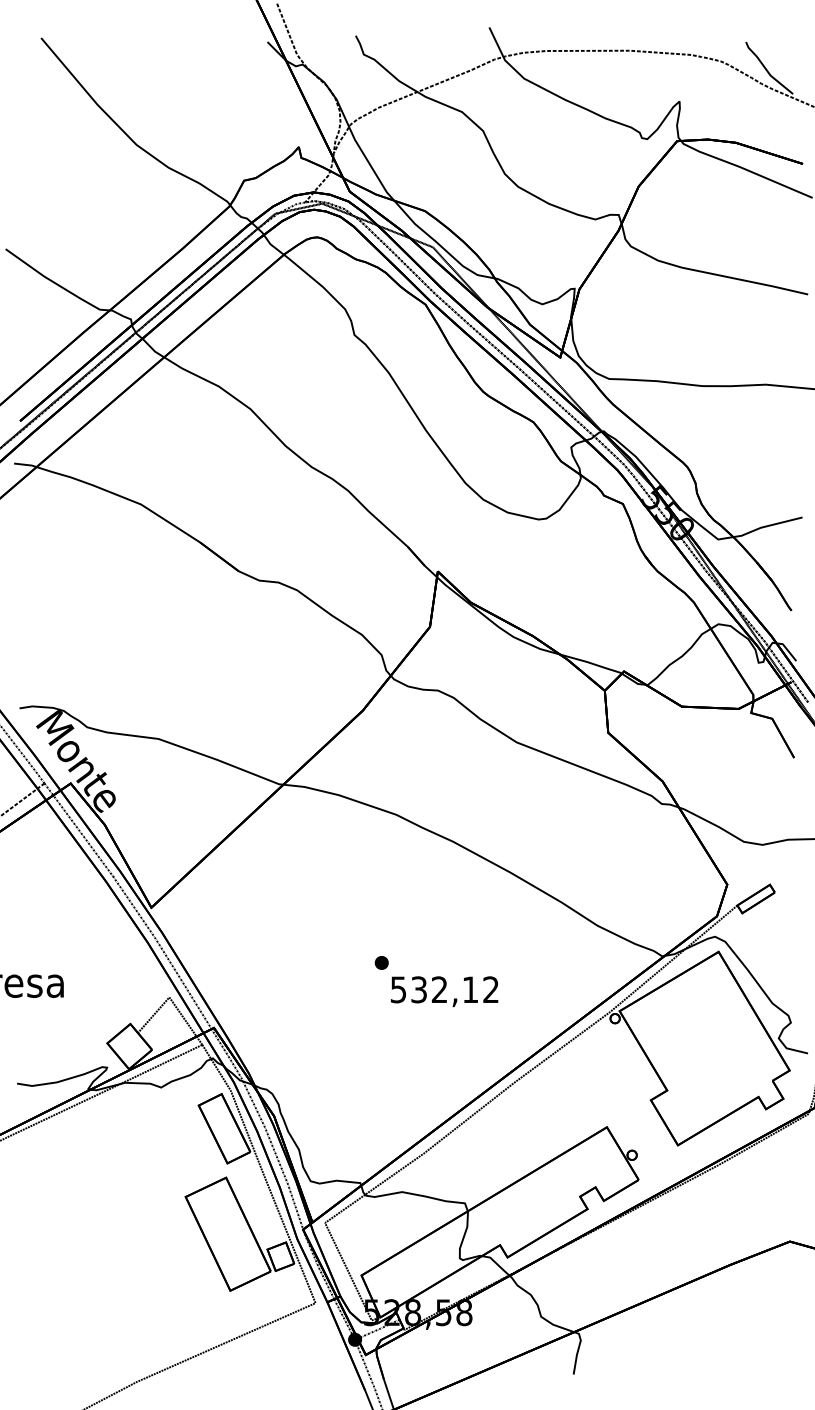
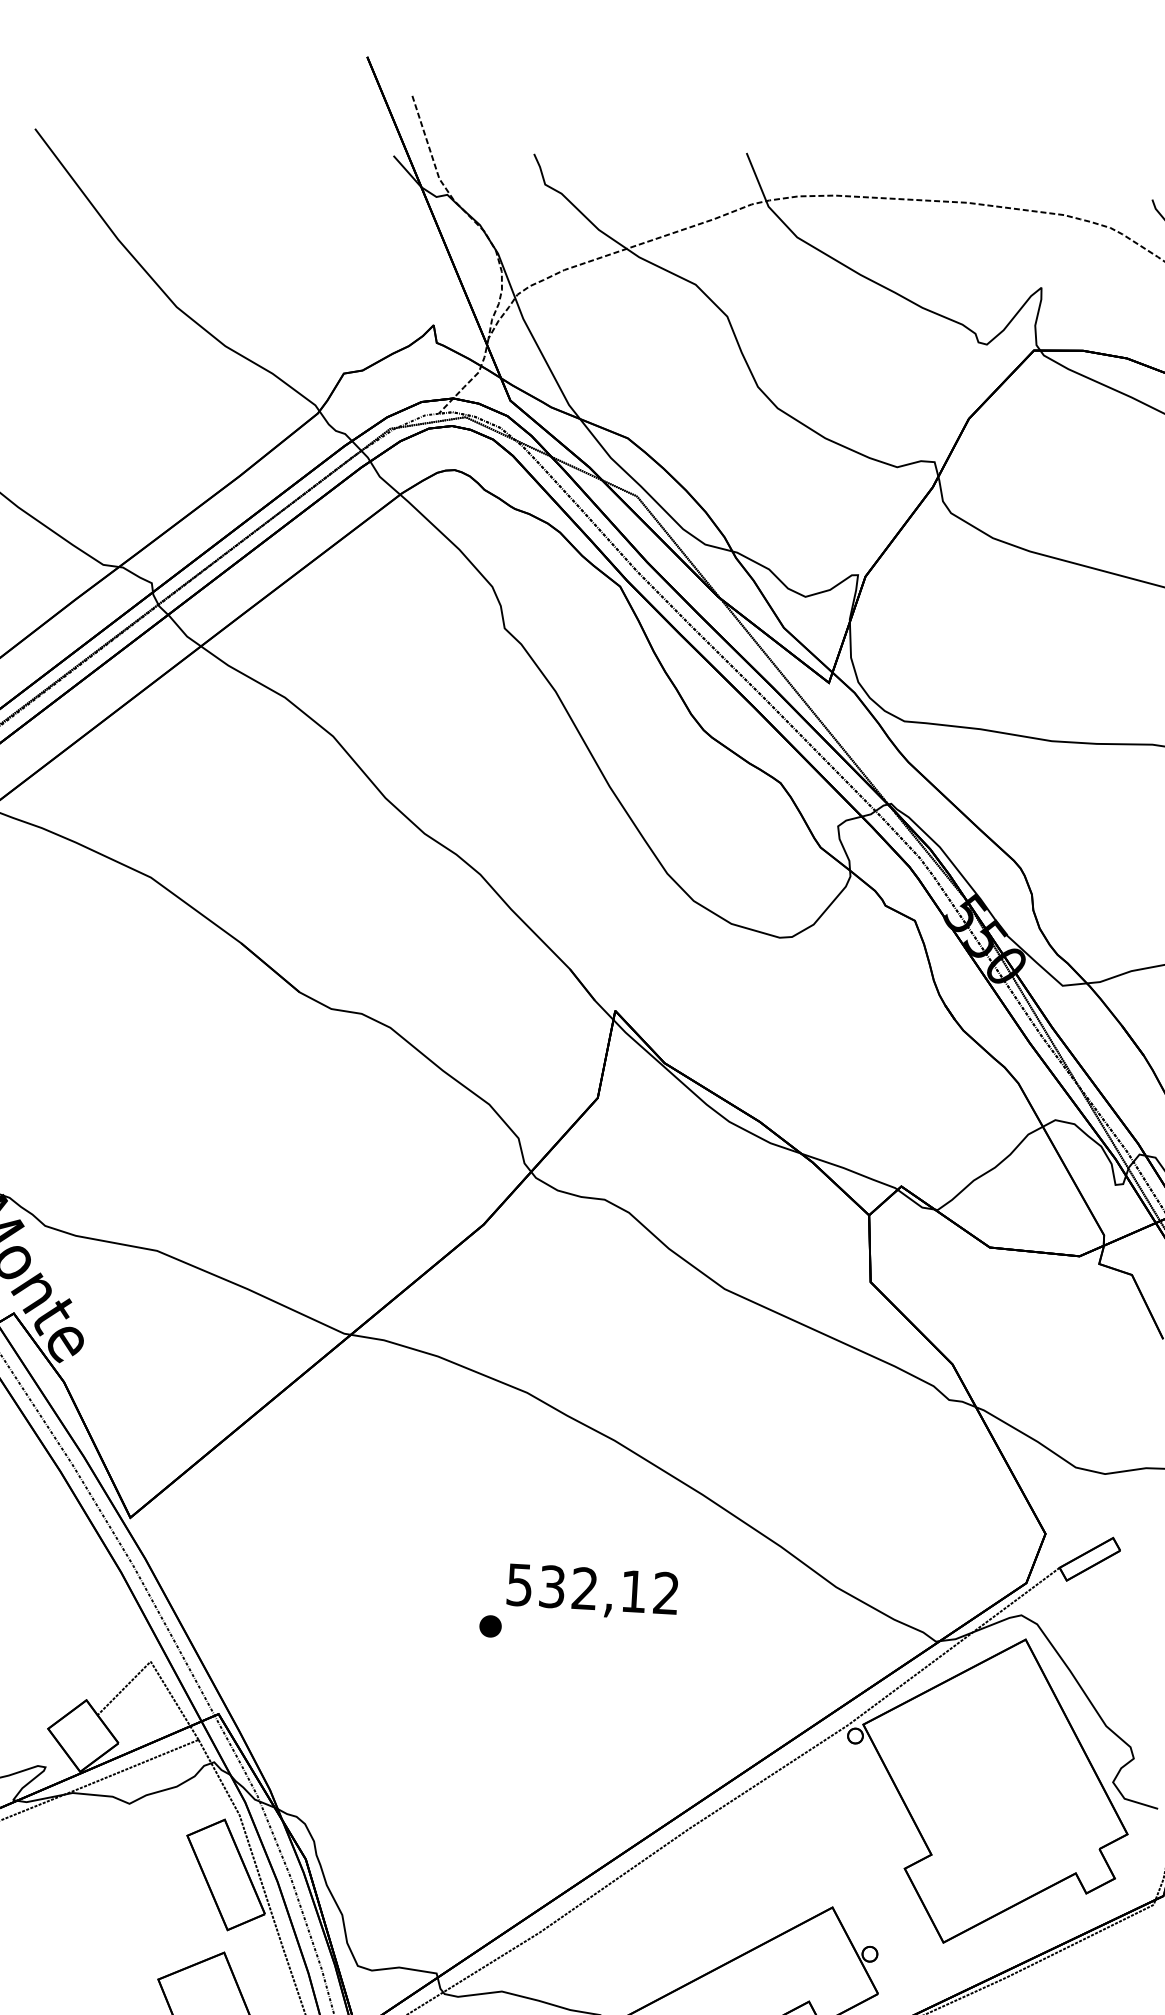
text: (444, 991) -> (592, 1591), moved

